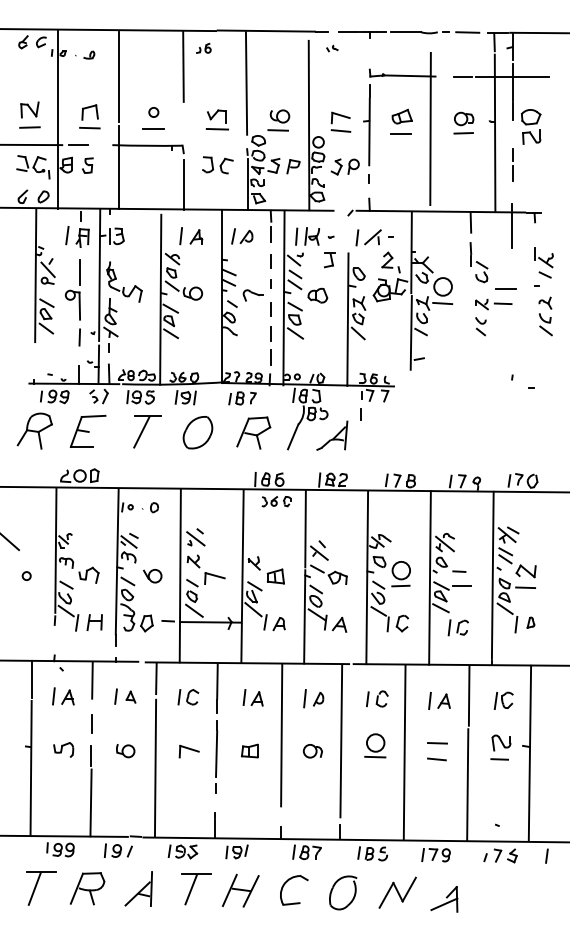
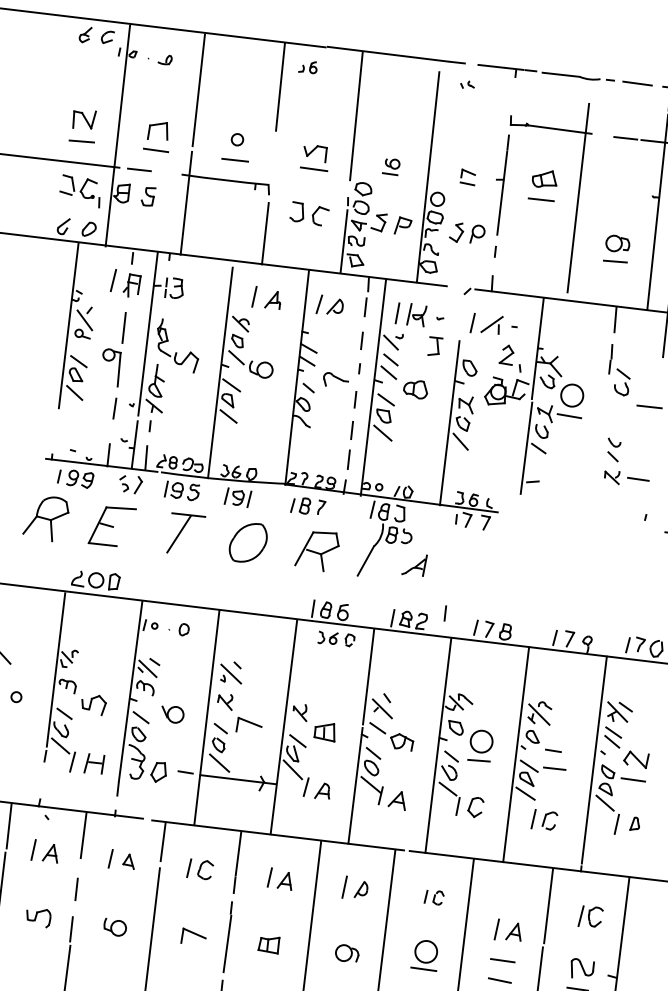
part: (278, 120) -> (390, 166), size x0.6
part: (340, 121) -> (467, 176), size x0.6
part: (463, 122) -> (616, 248), moved
part: (493, 304) -> (626, 478), moved
line: (360, 414) -> (444, 613), moved
part: (332, 435) -> (414, 564), size x0.6
part: (377, 698) -> (434, 896), size x0.7
part: (439, 700) -> (508, 930), moved

